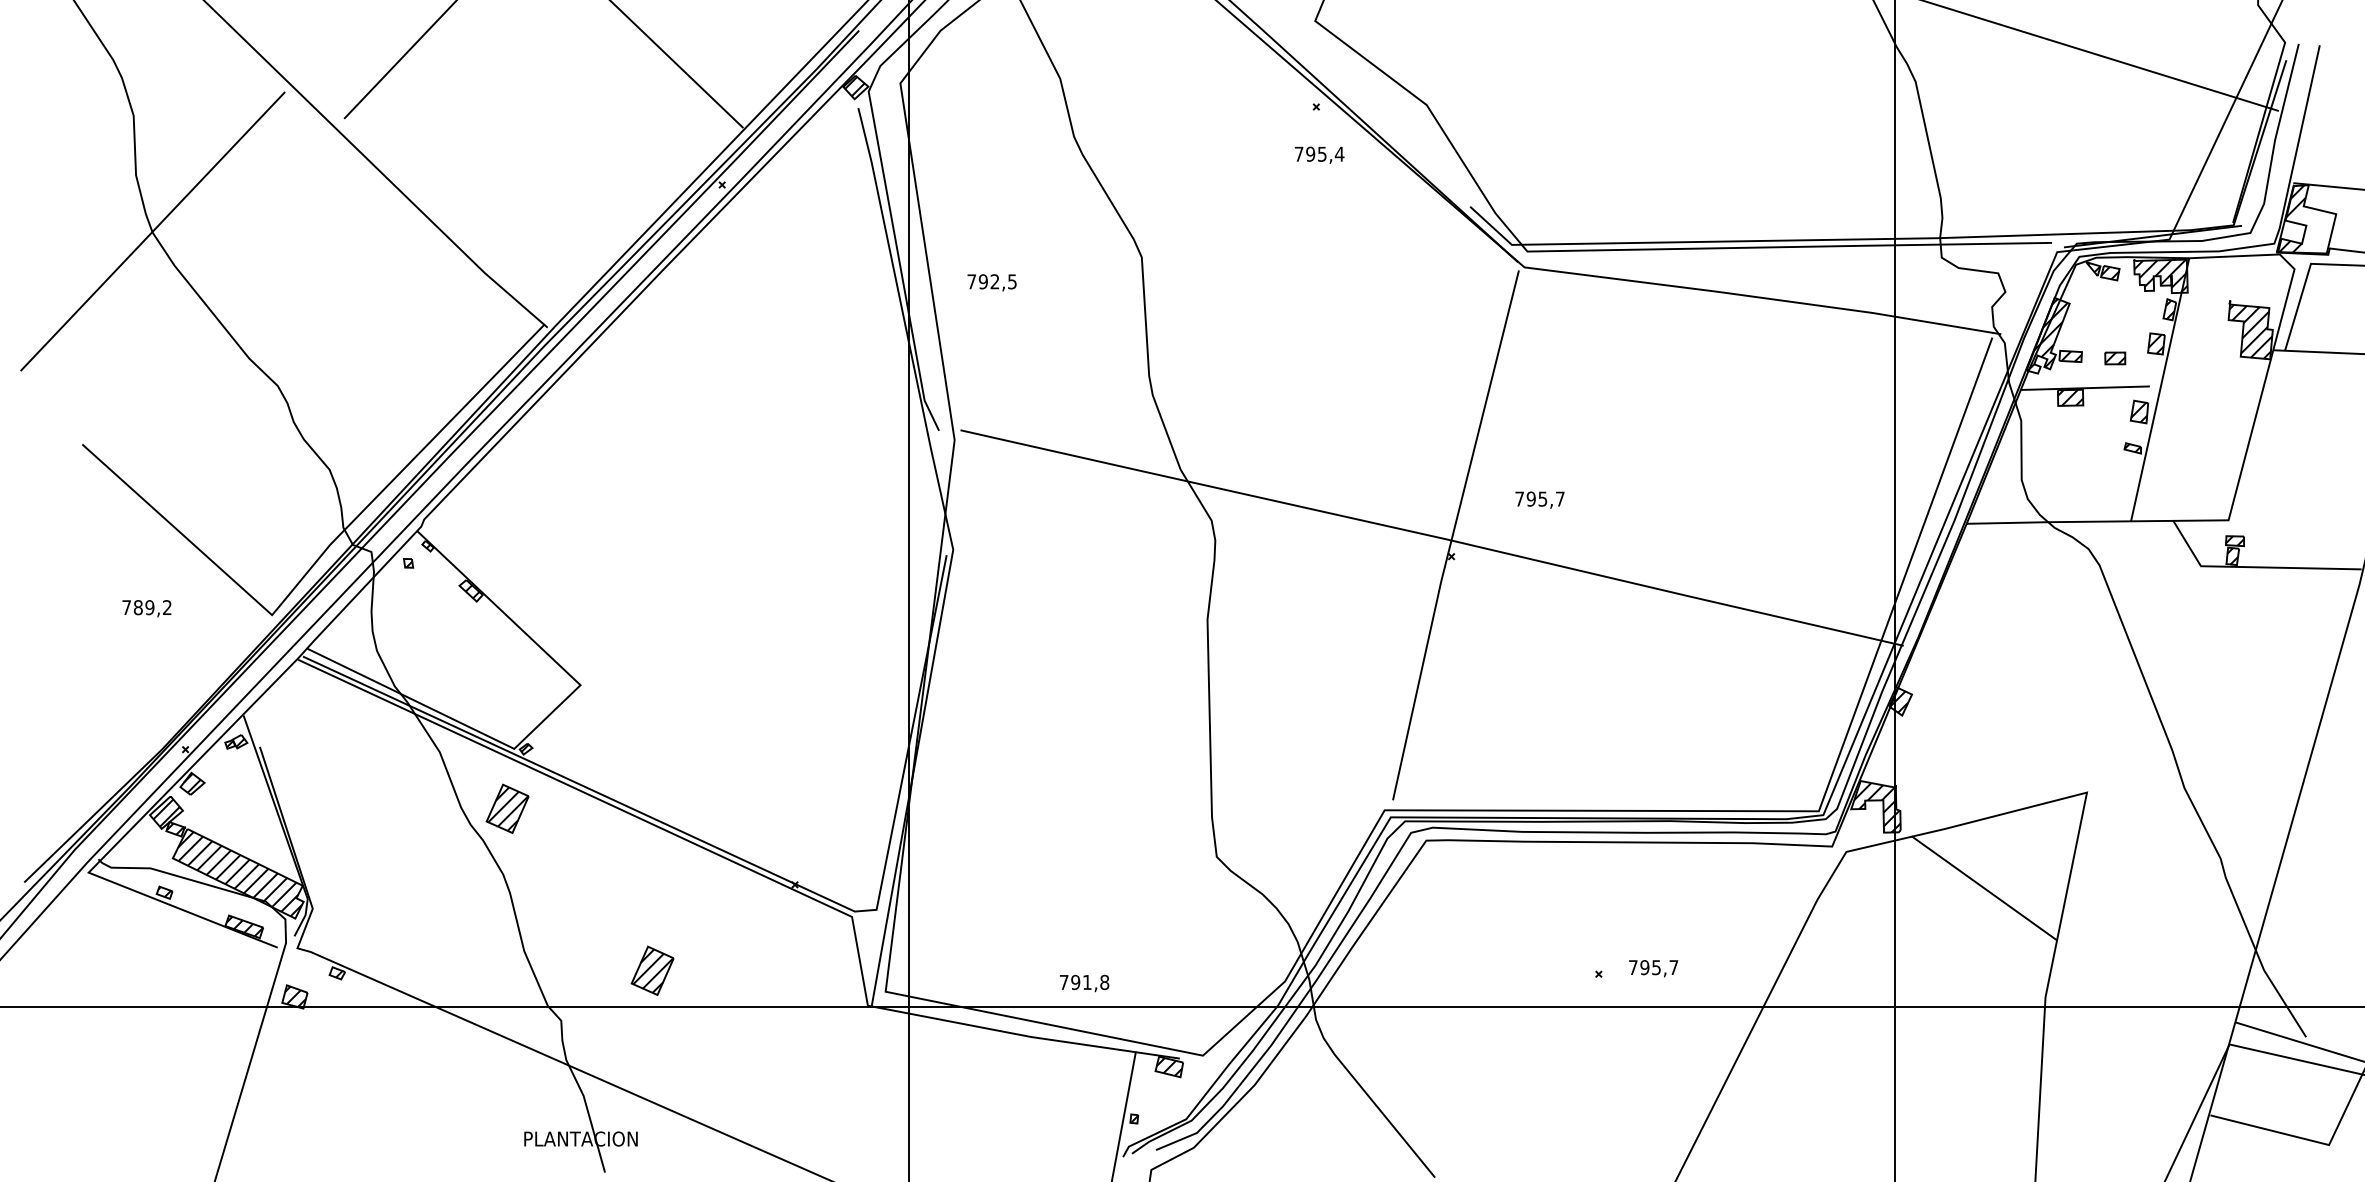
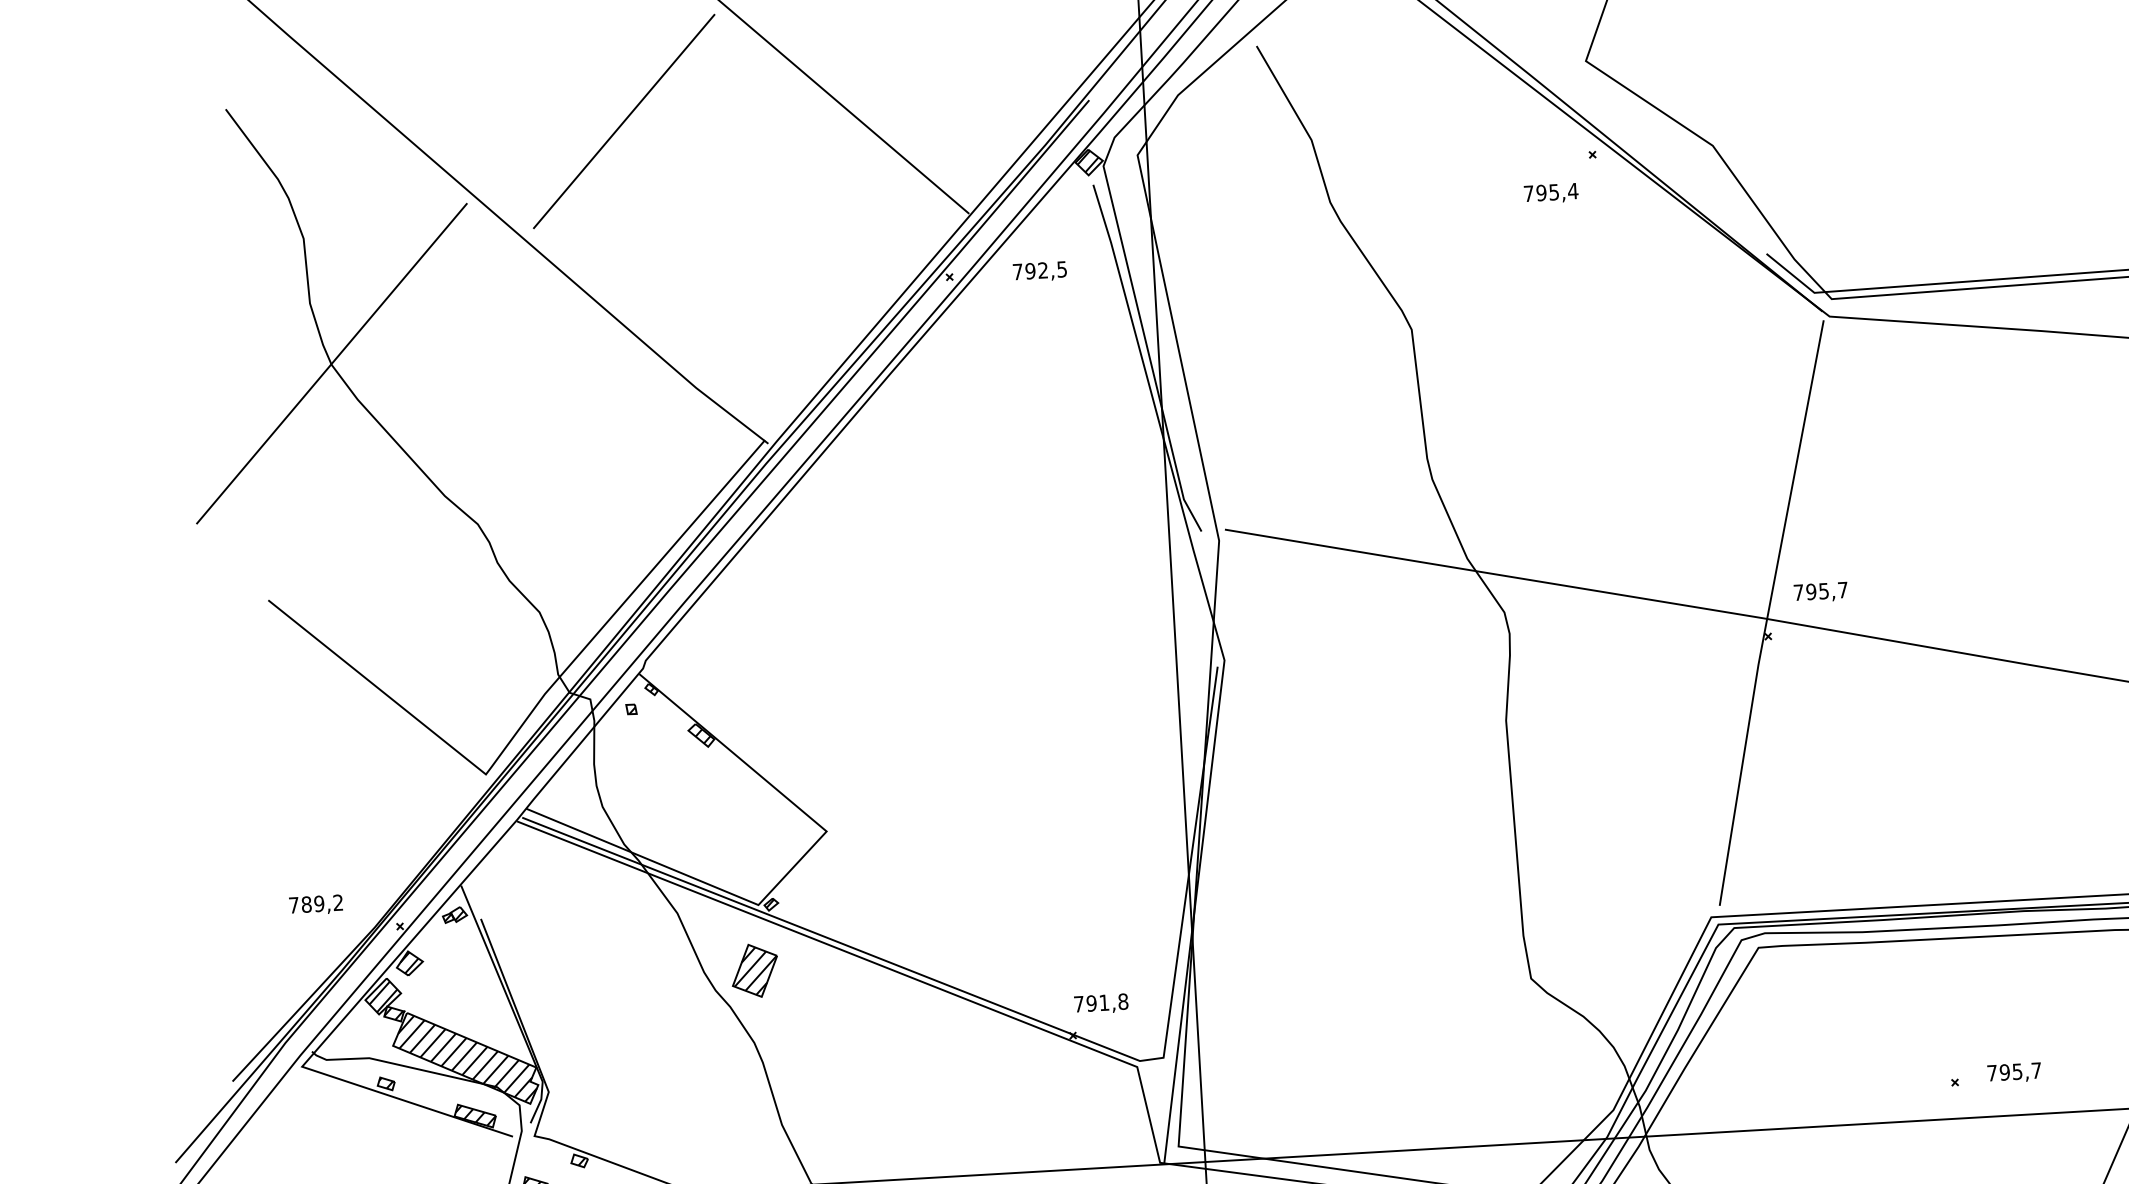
text: (1319, 154) -> (1551, 192), moved
text: (991, 282) -> (1039, 271), moved
text: (1539, 499) -> (1820, 591), moved
text: (146, 608) -> (315, 905), moved
part: (652, 970) -> (923, 1138), removed
text: (1084, 983) -> (1101, 1004), moved

